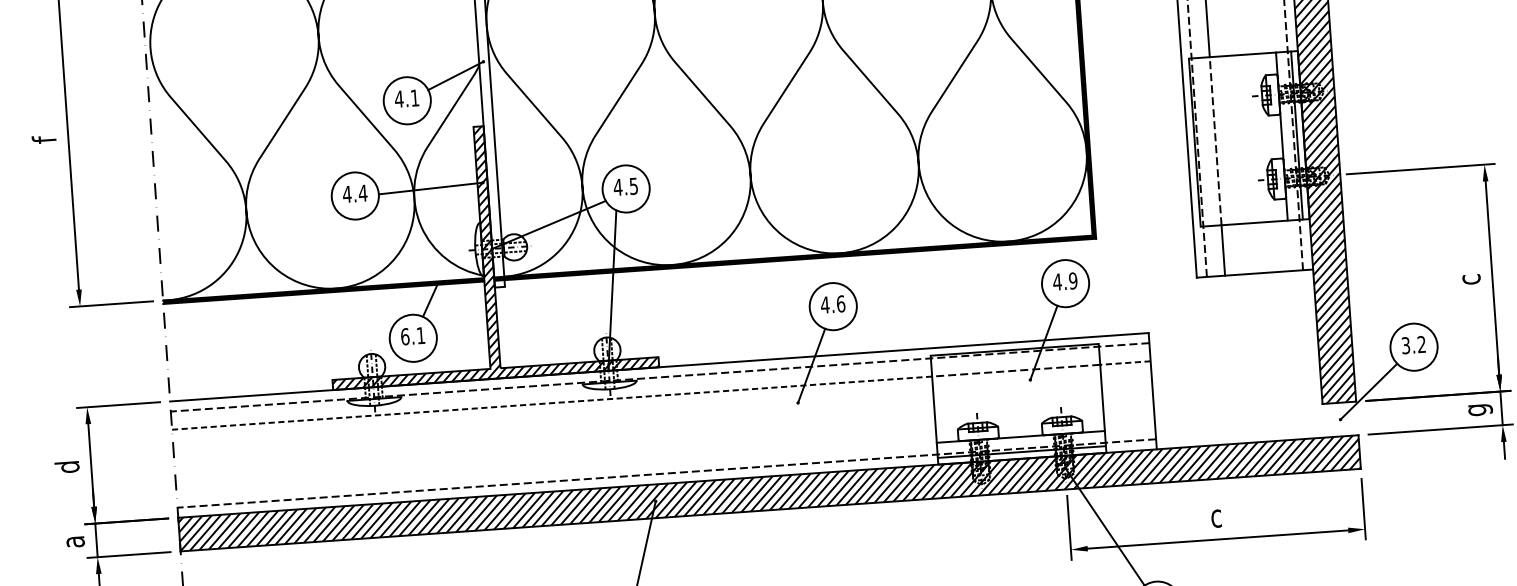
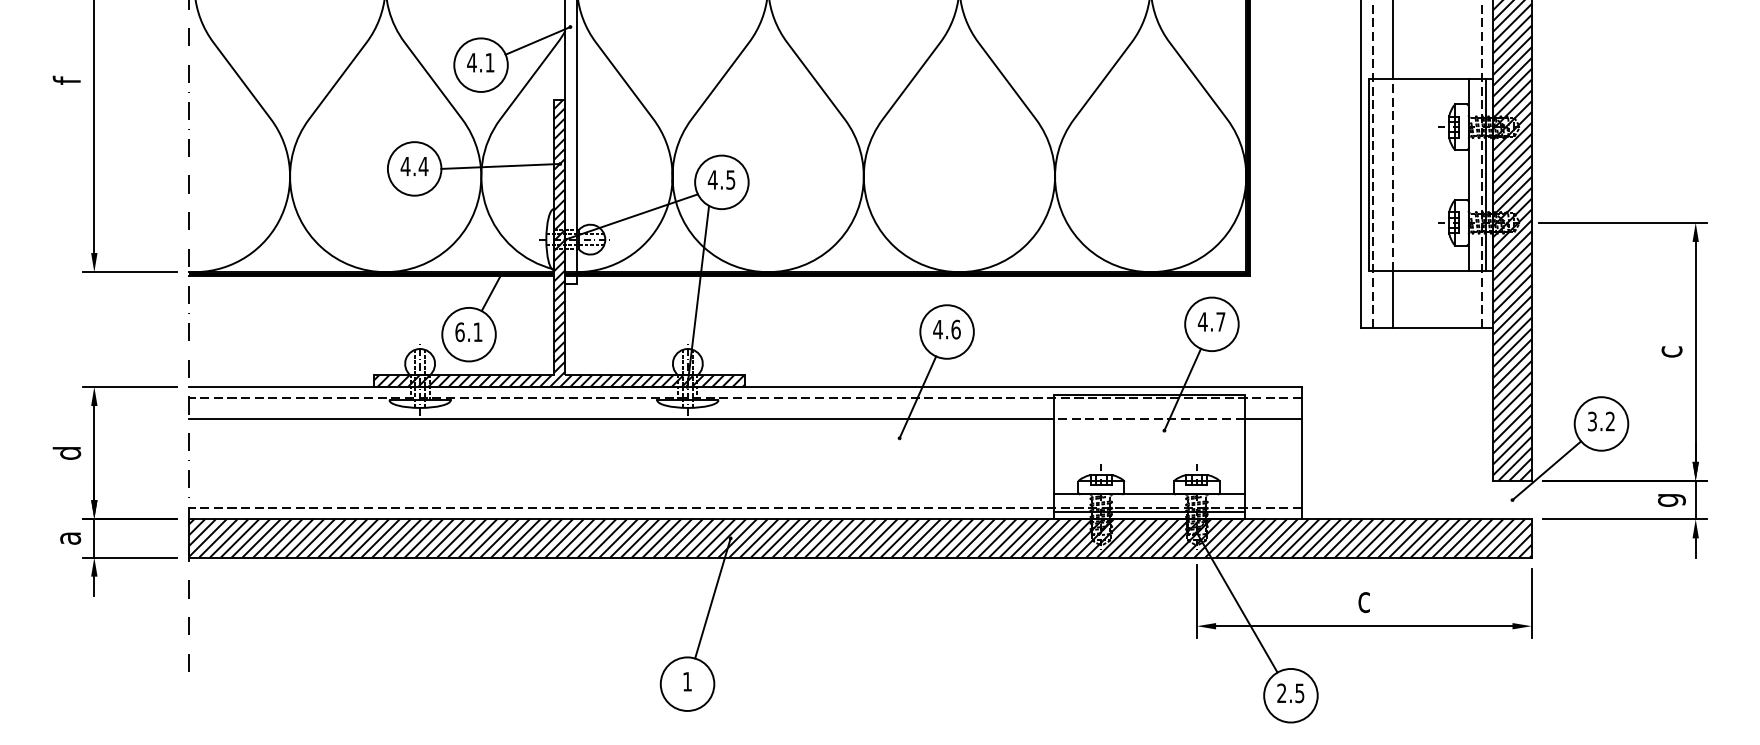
text: (1072, 280) -> (1220, 321), 4.9 -> 4.7
line: (1125, 363) -> (1273, 419), dashed -> solid
line: (551, 403) -> (620, 419), dashed -> solid

